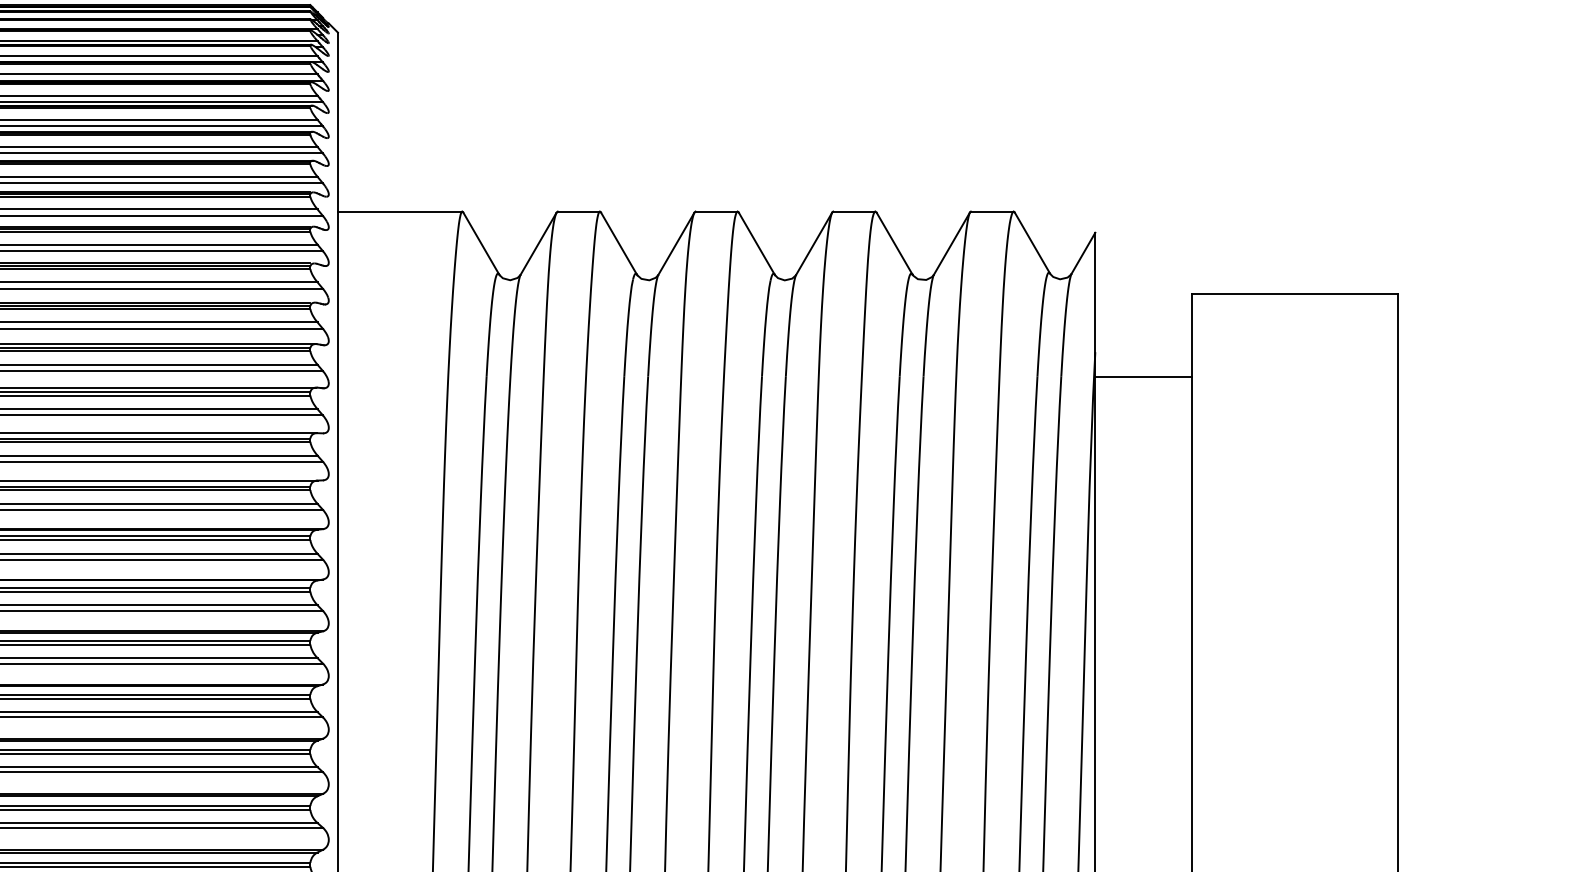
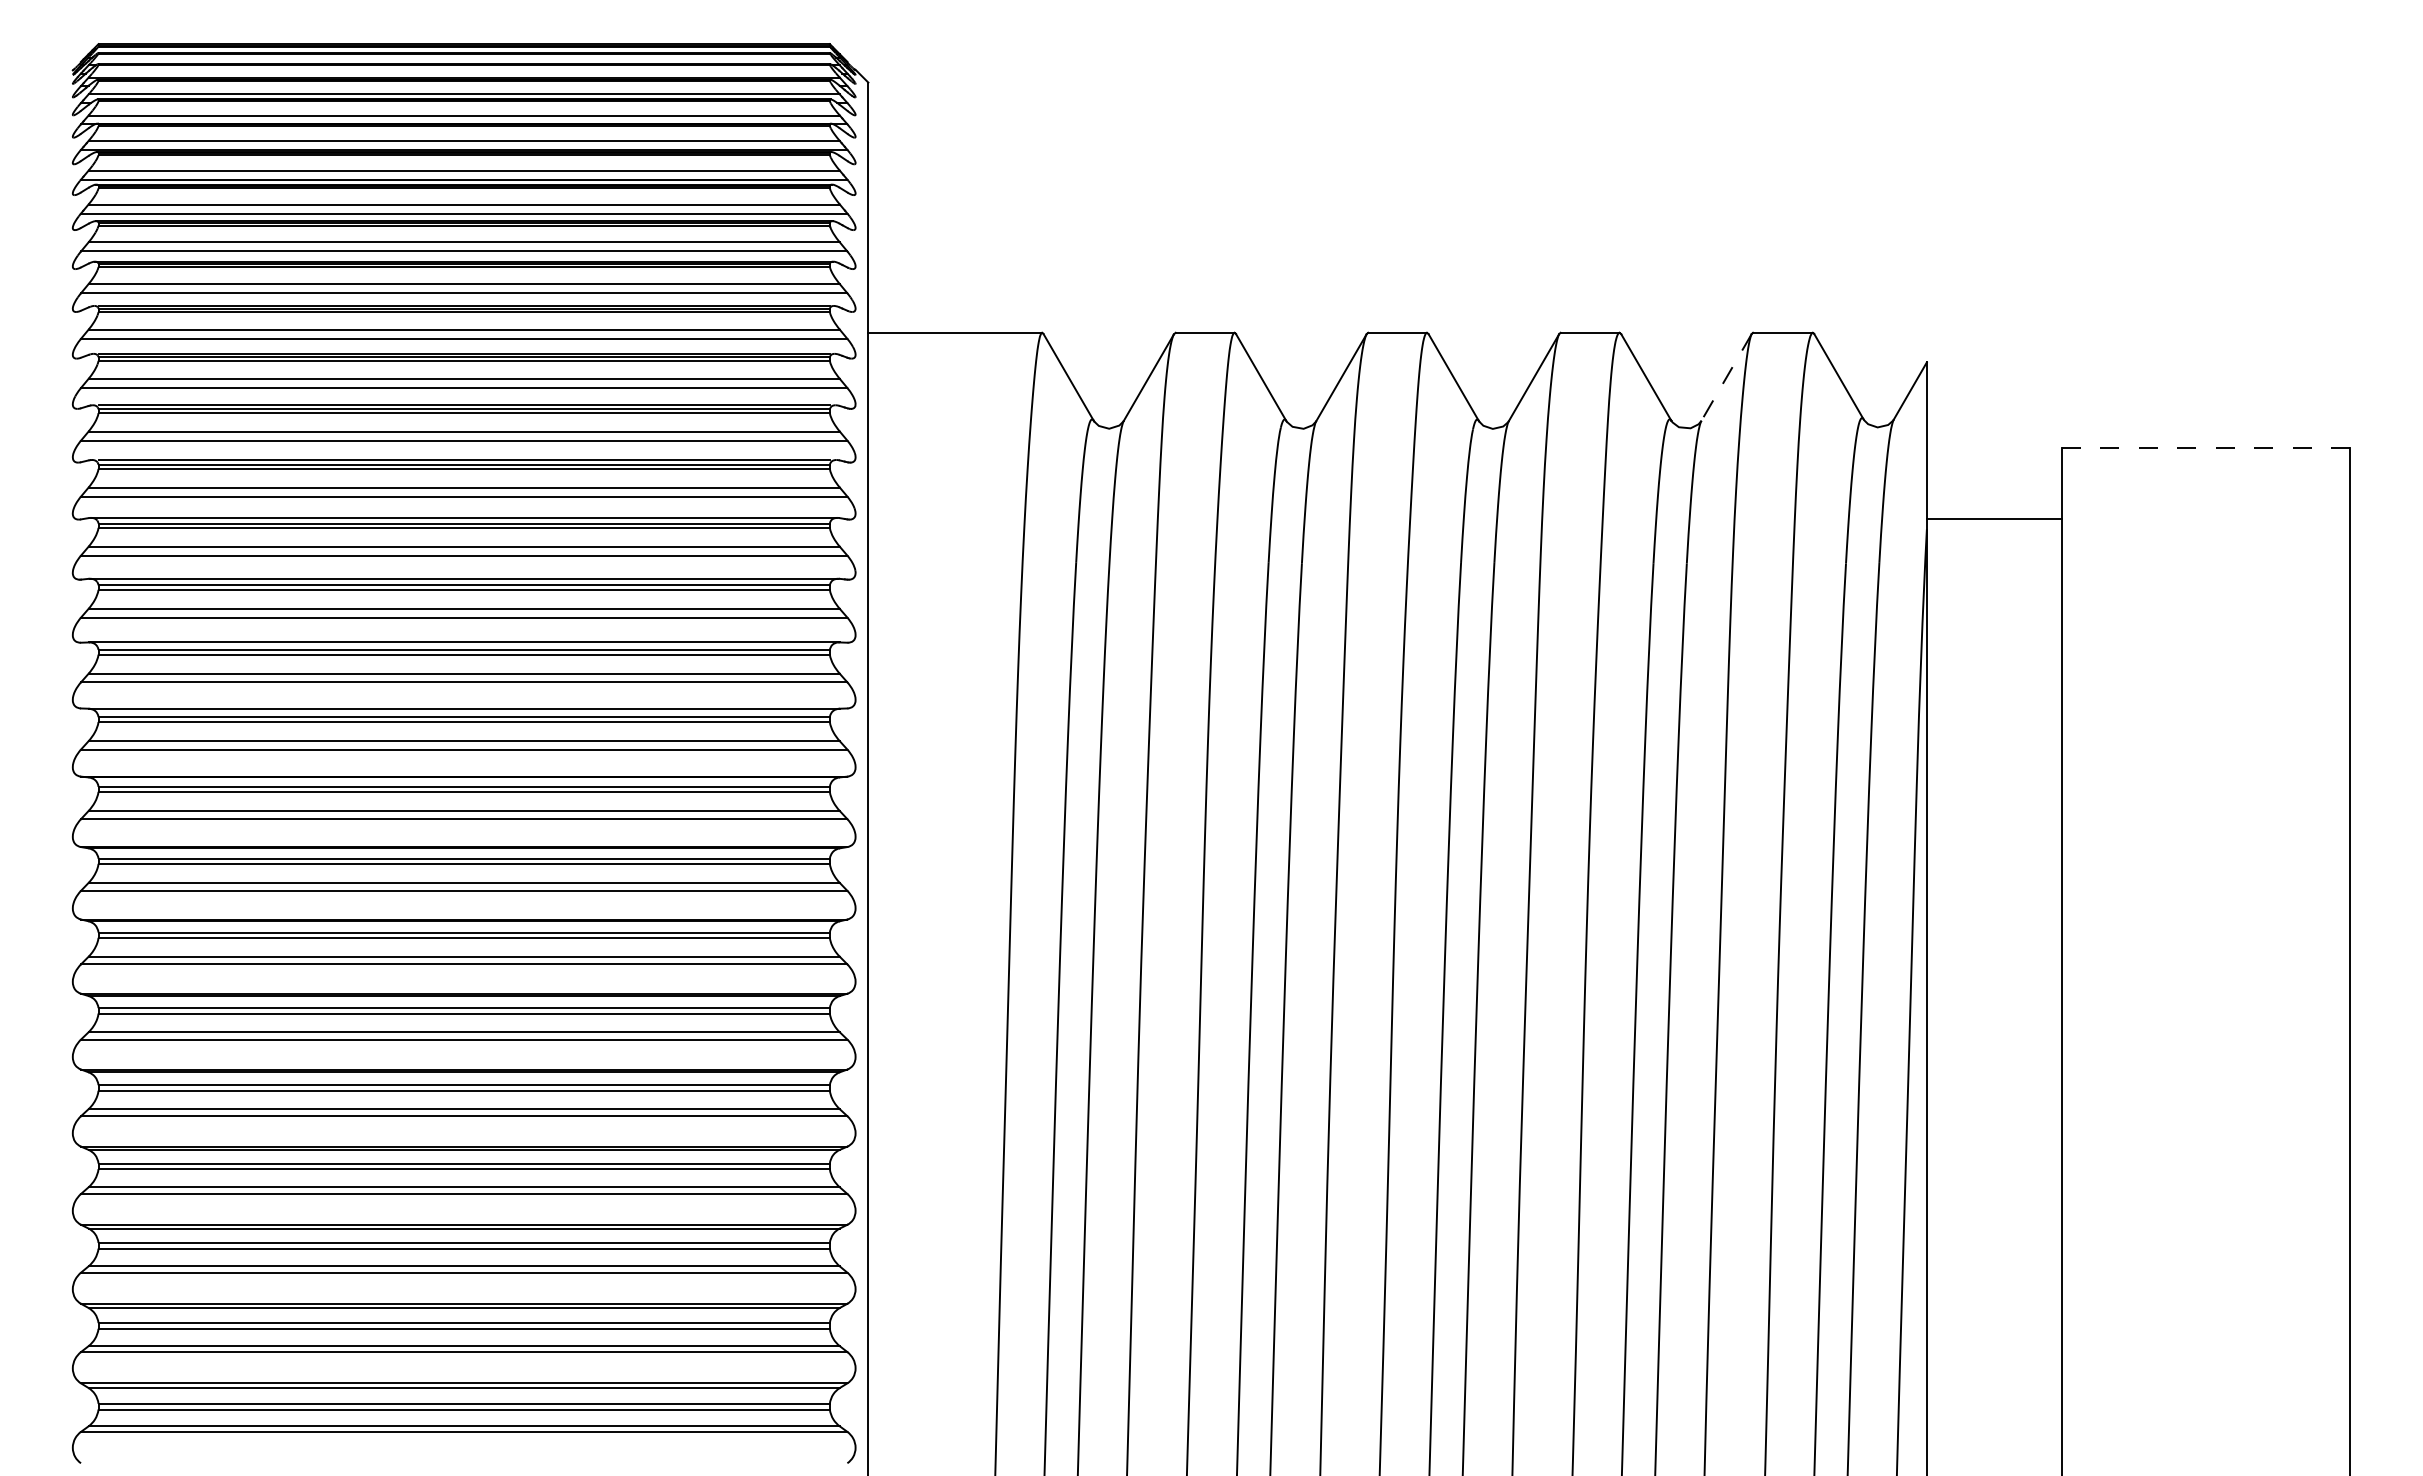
line: (951, 243) -> (1726, 377), solid -> dashed
line: (1294, 294) -> (2205, 448), solid -> dashed
line: (1142, 376) -> (1993, 518), moved

